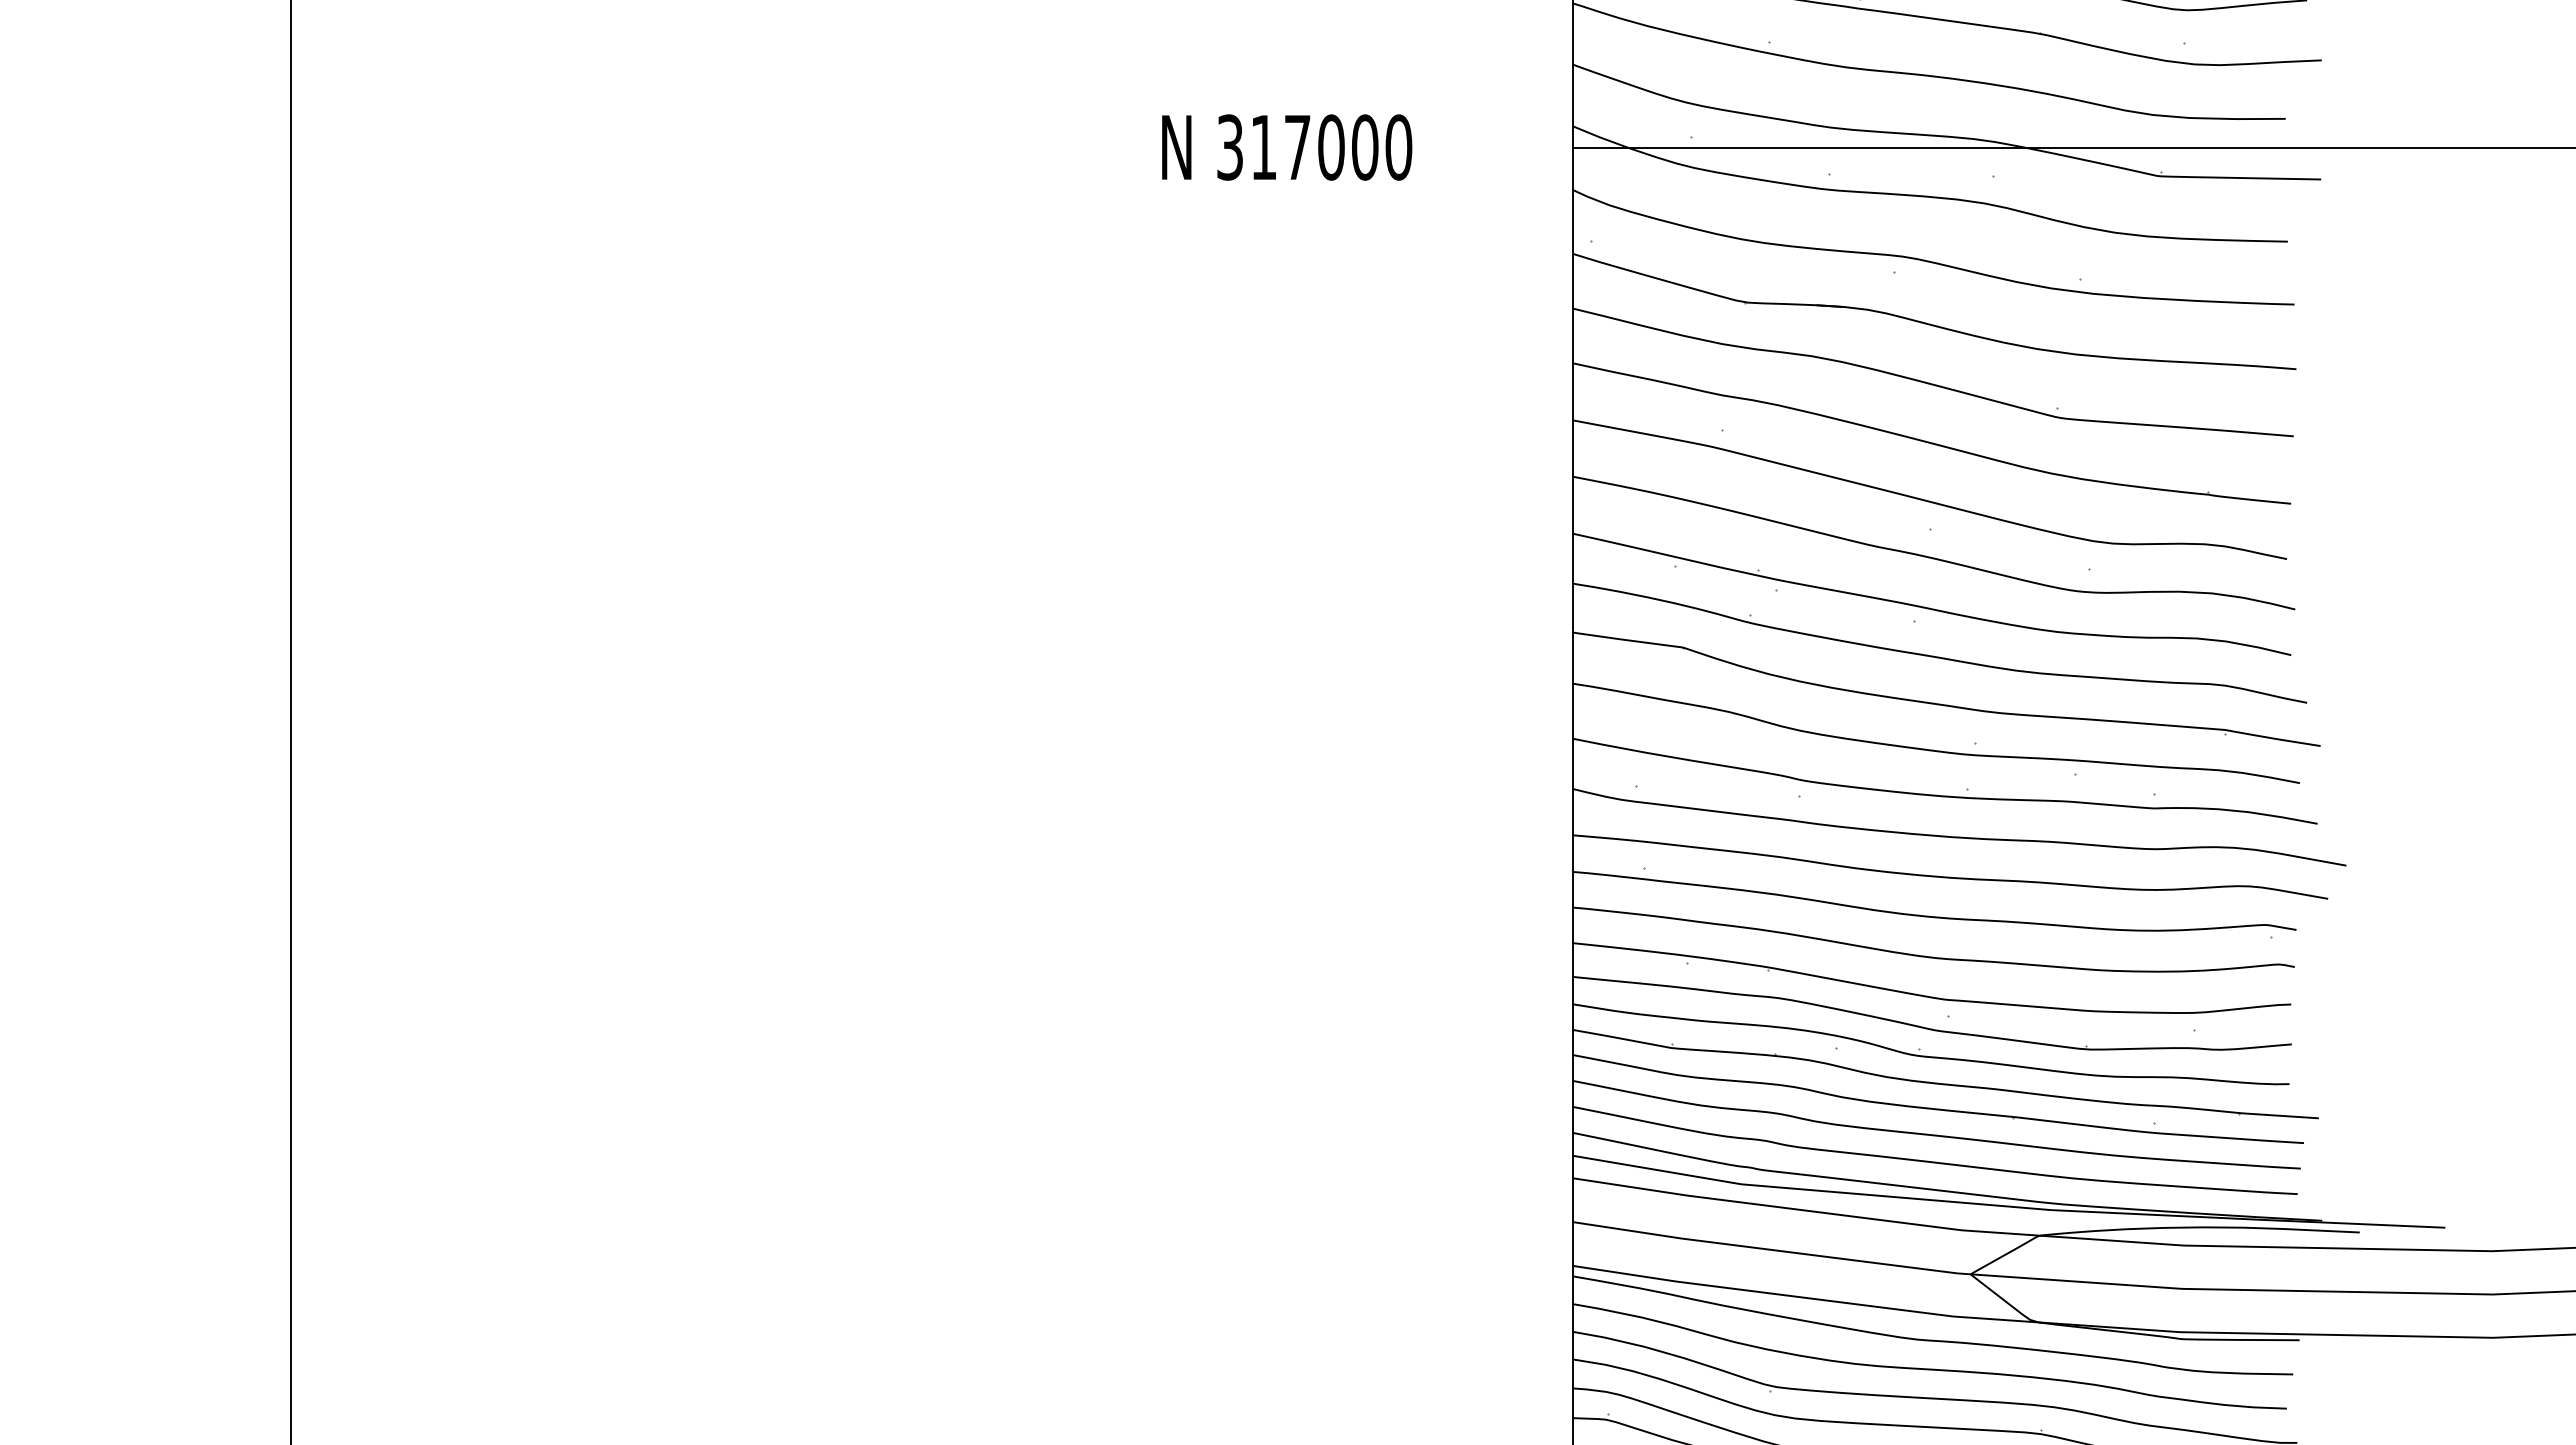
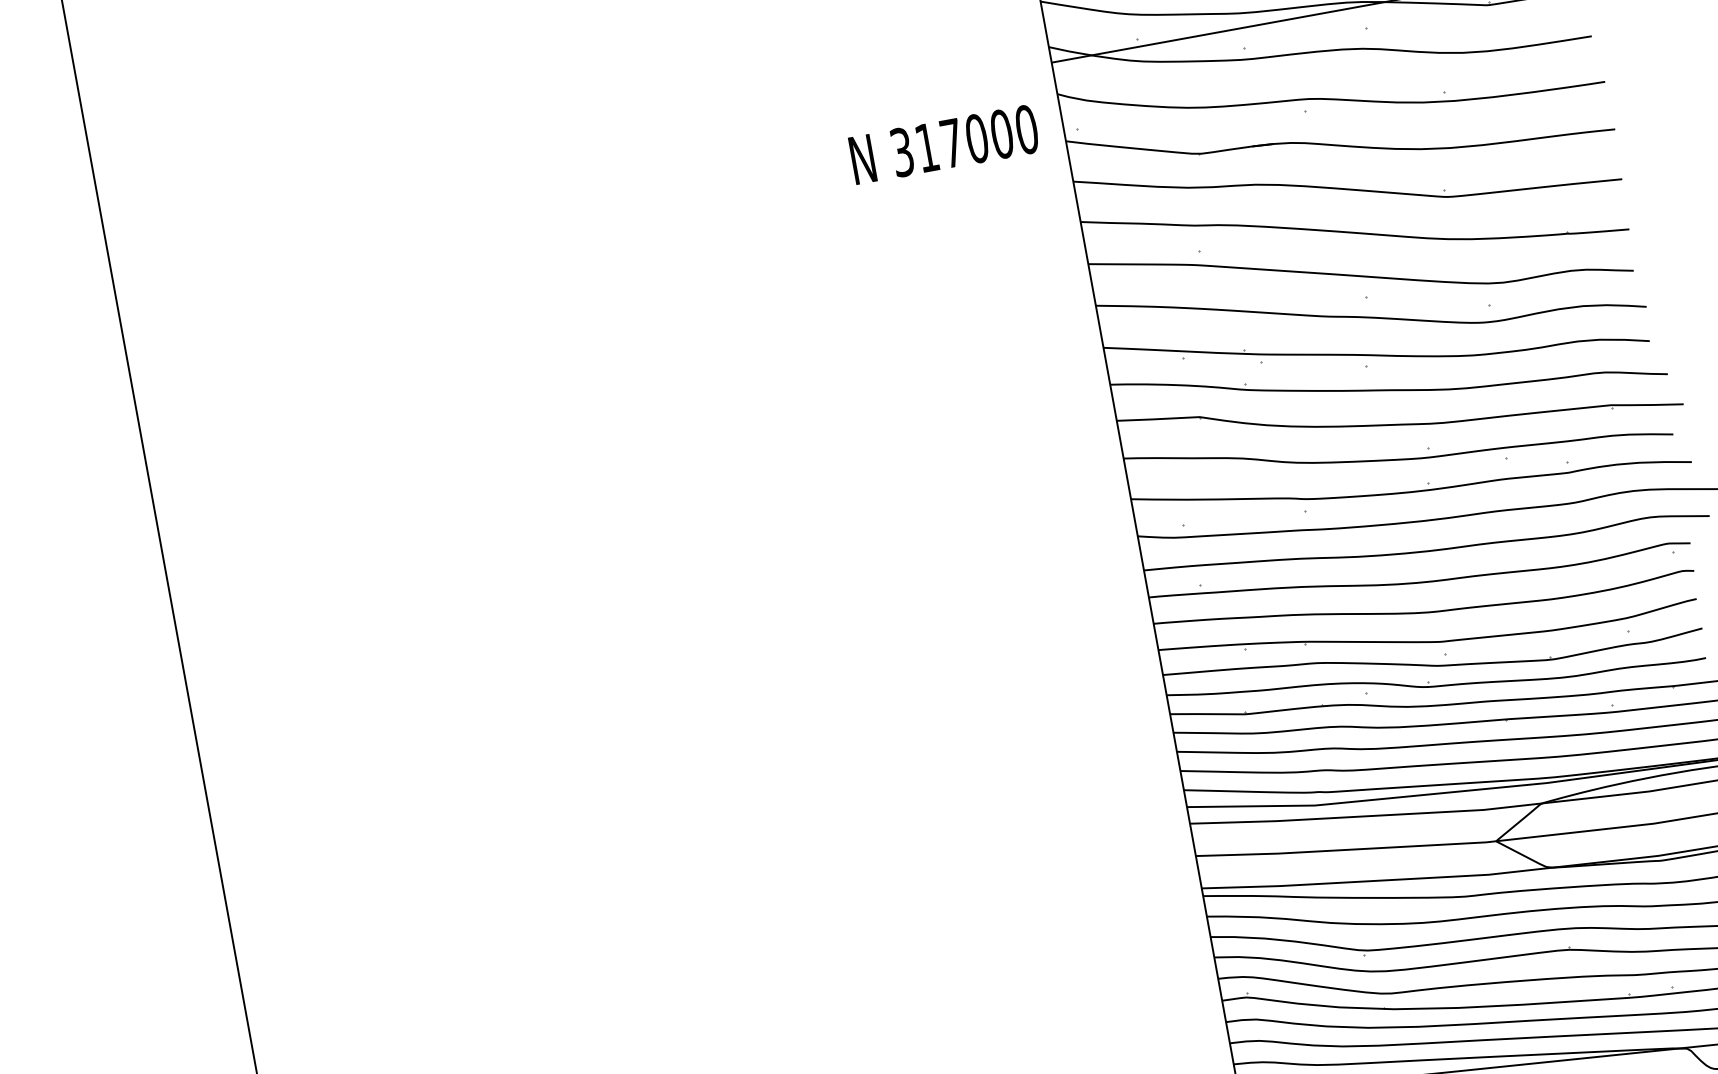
text: (1287, 147) -> (944, 144), moved

